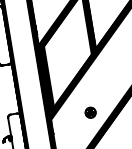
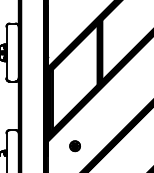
part: (90, 113) -> (74, 146), moved

